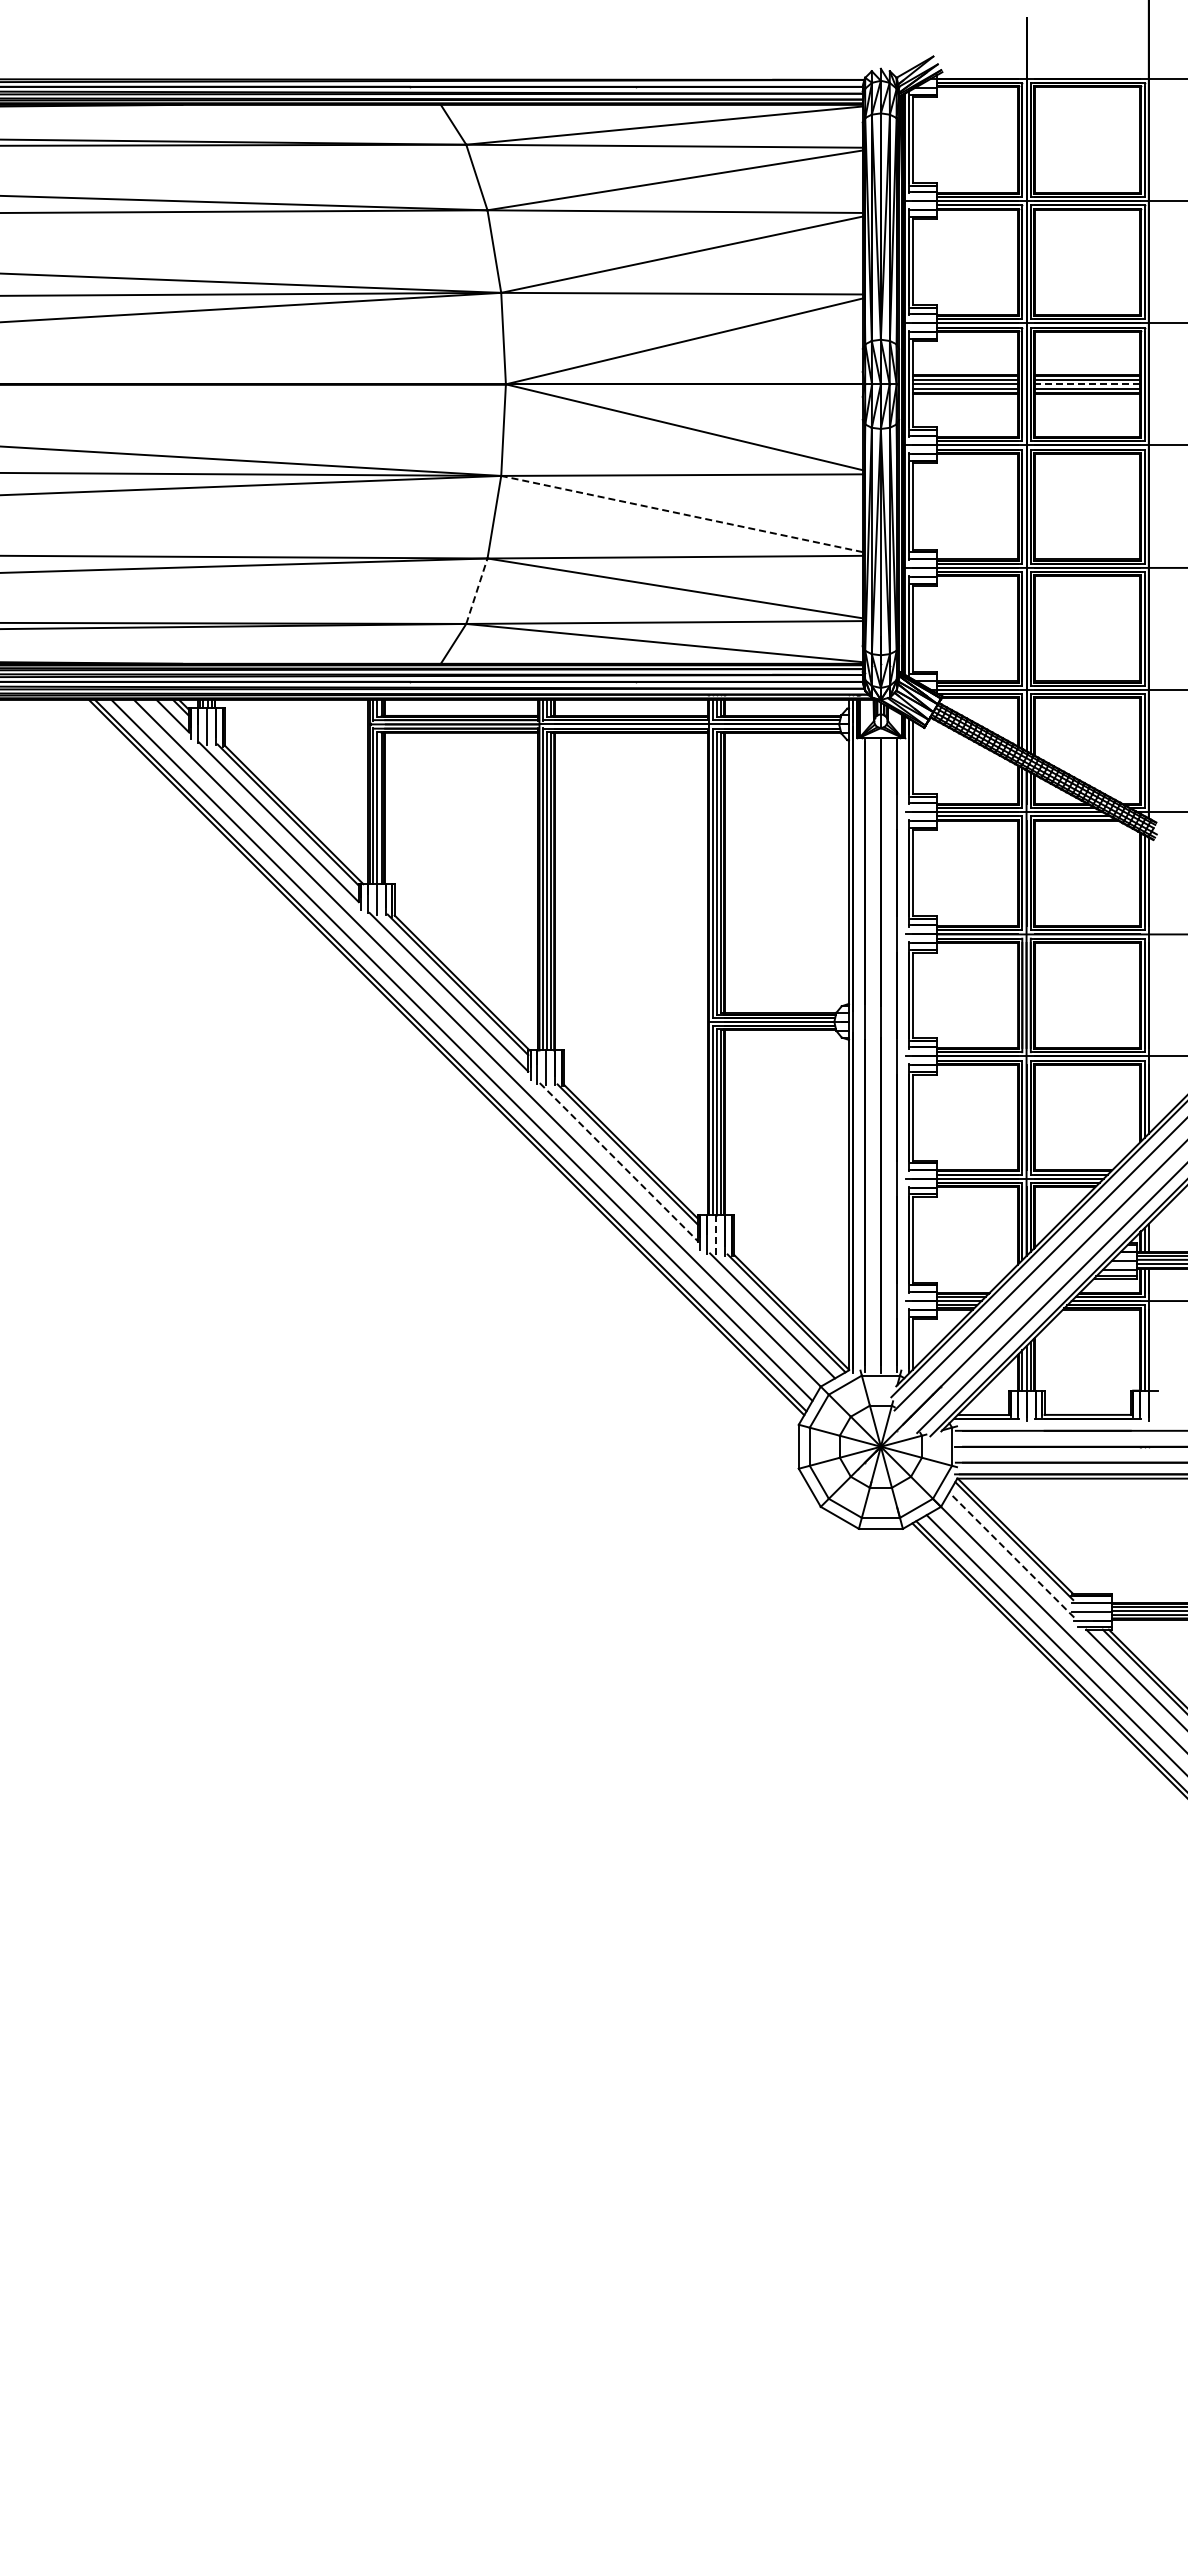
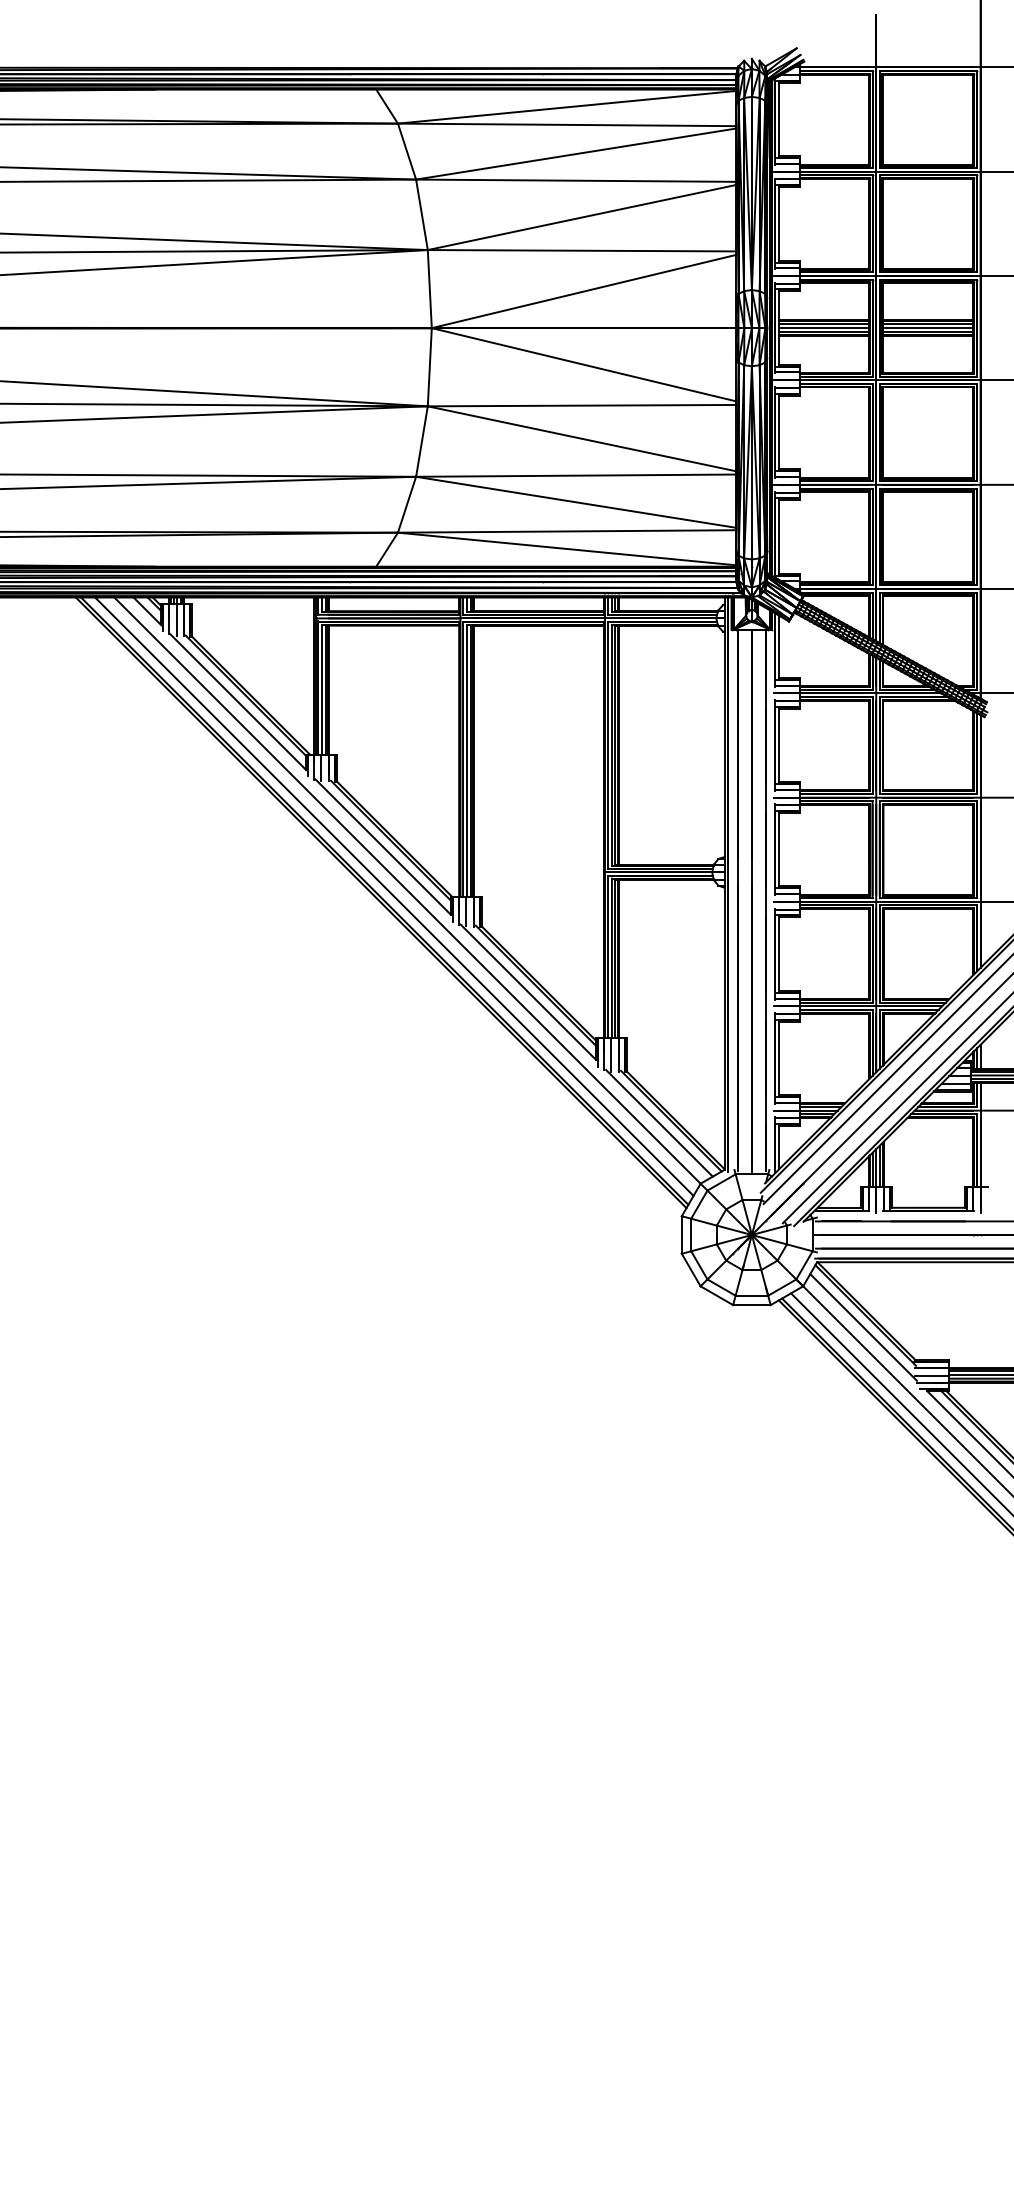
line: (1087, 384) -> (928, 328), dashed -> solid
line: (682, 514) -> (582, 439), dashed -> solid
line: (477, 590) -> (407, 504), dashed -> solid
line: (618, 1162) -> (527, 992), dashed -> solid
line: (716, 1235) -> (611, 1054), dashed -> solid
line: (1011, 1554) -> (863, 1326), dashed -> solid

